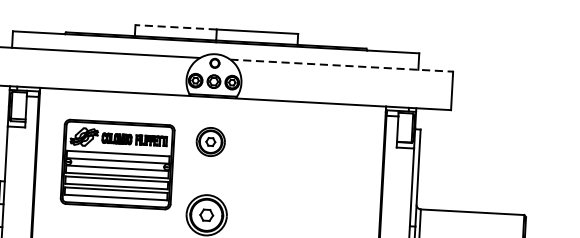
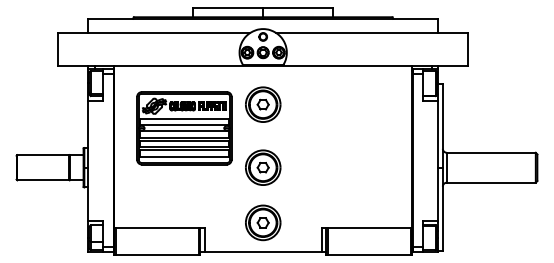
line: (175, 26) -> (227, 7), dashed -> solid
line: (342, 66) -> (372, 33), dashed -> solid
part: (211, 141) -> (263, 104), size x1.43

